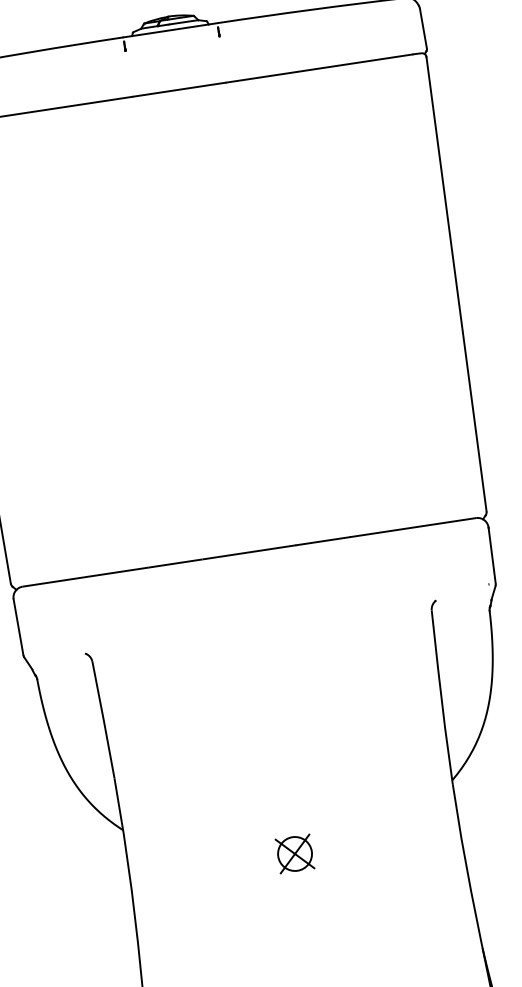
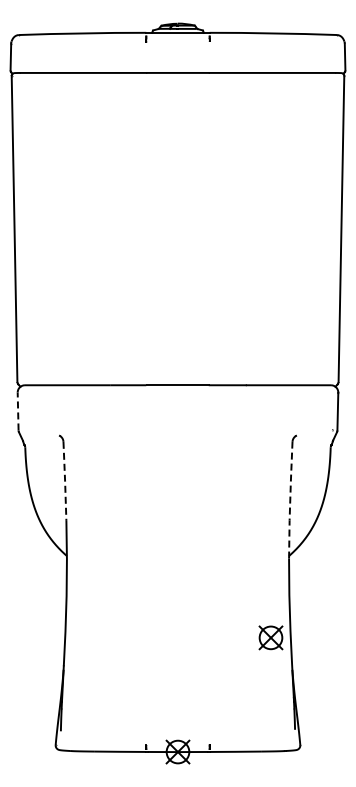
line: (19, 626) -> (18, 411), solid -> dashed
line: (441, 696) -> (290, 499), solid -> dashed
line: (104, 720) -> (65, 481), solid -> dashed
part: (294, 853) -> (270, 637), moved

